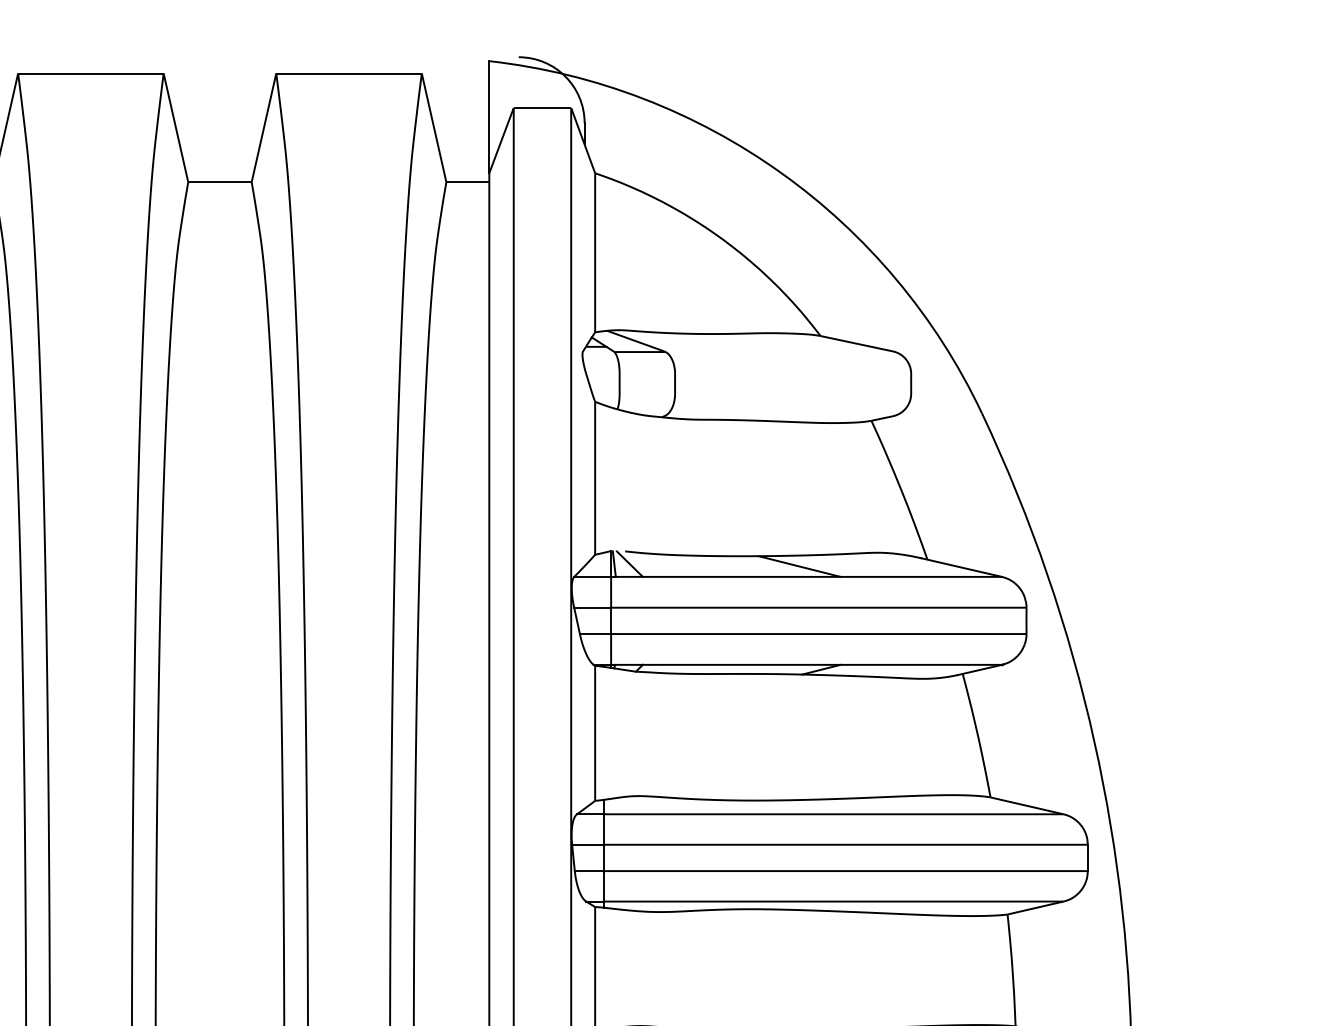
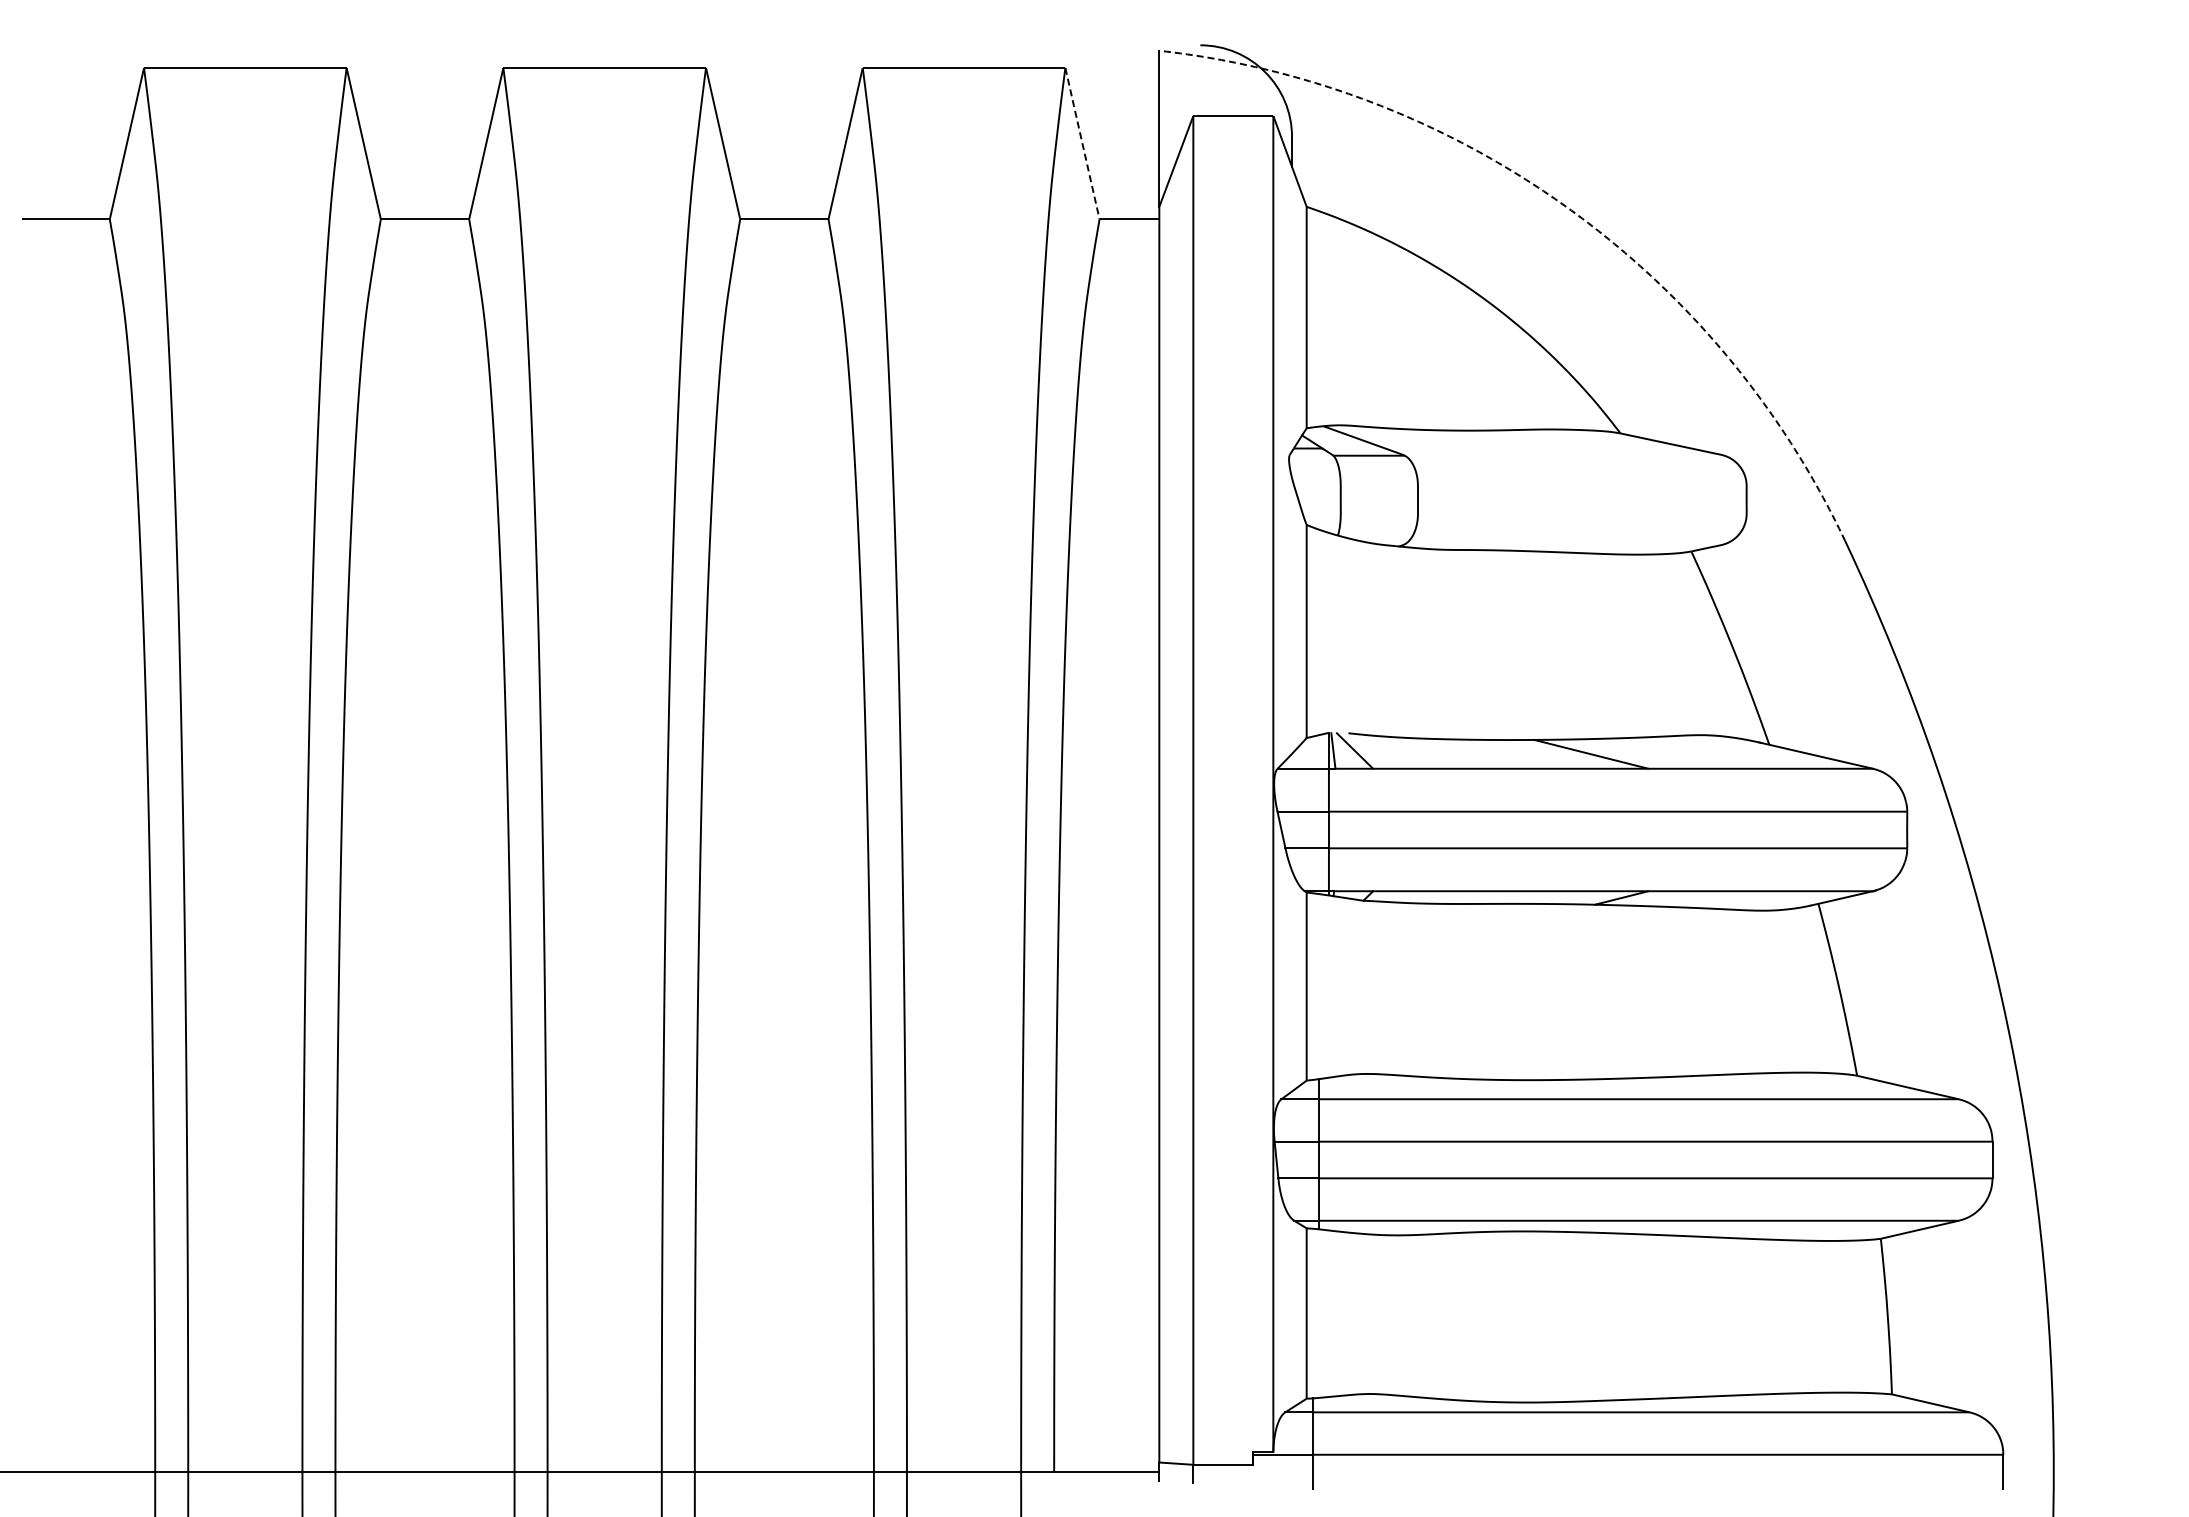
line: (434, 127) -> (1082, 143), solid -> dashed
arc: (781, 173) -> (1566, 206), solid -> dashed

